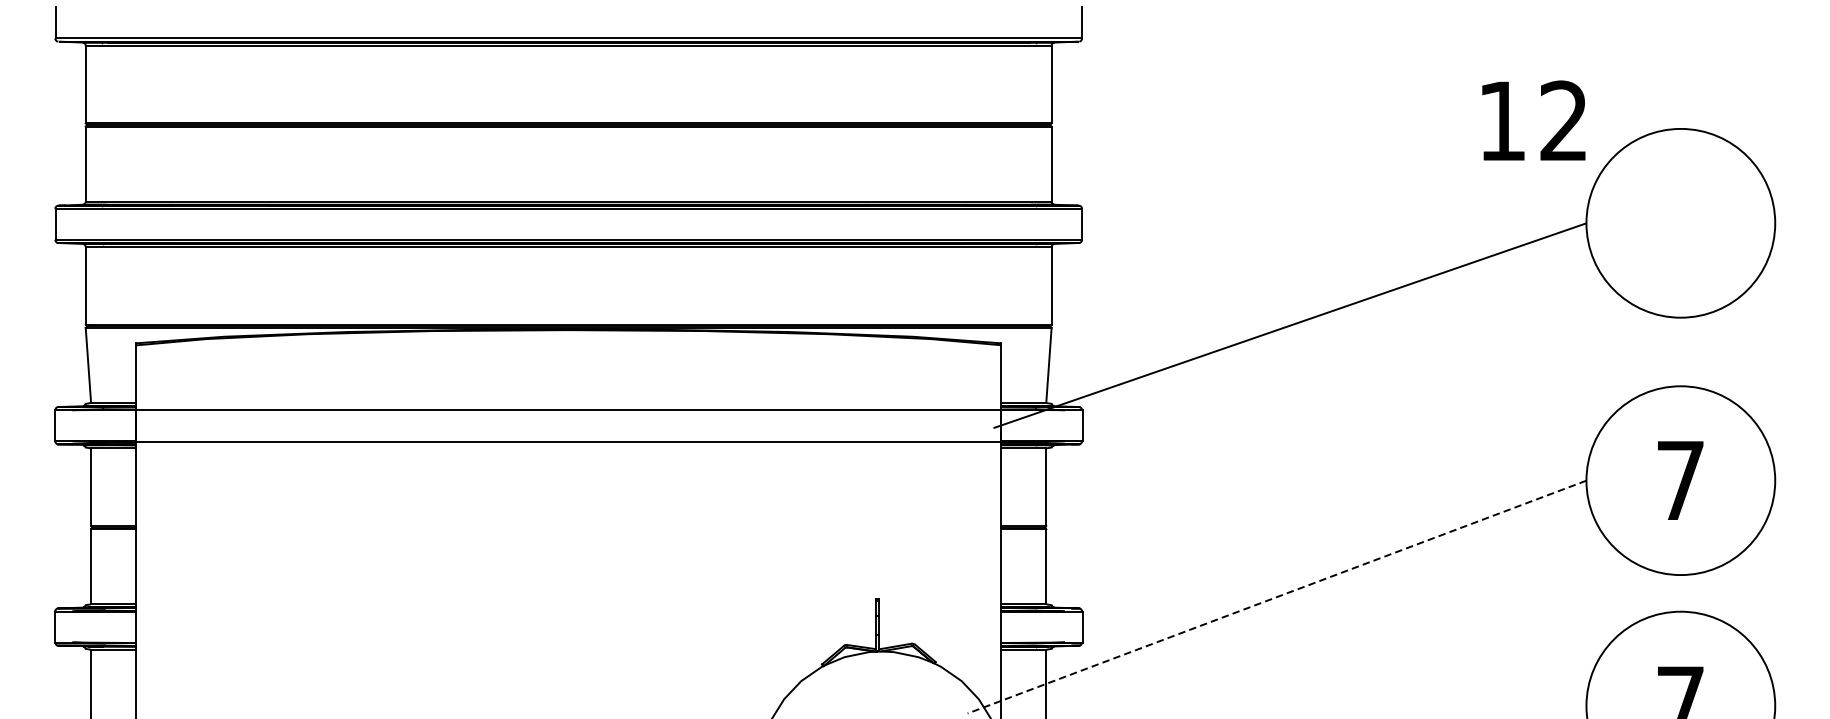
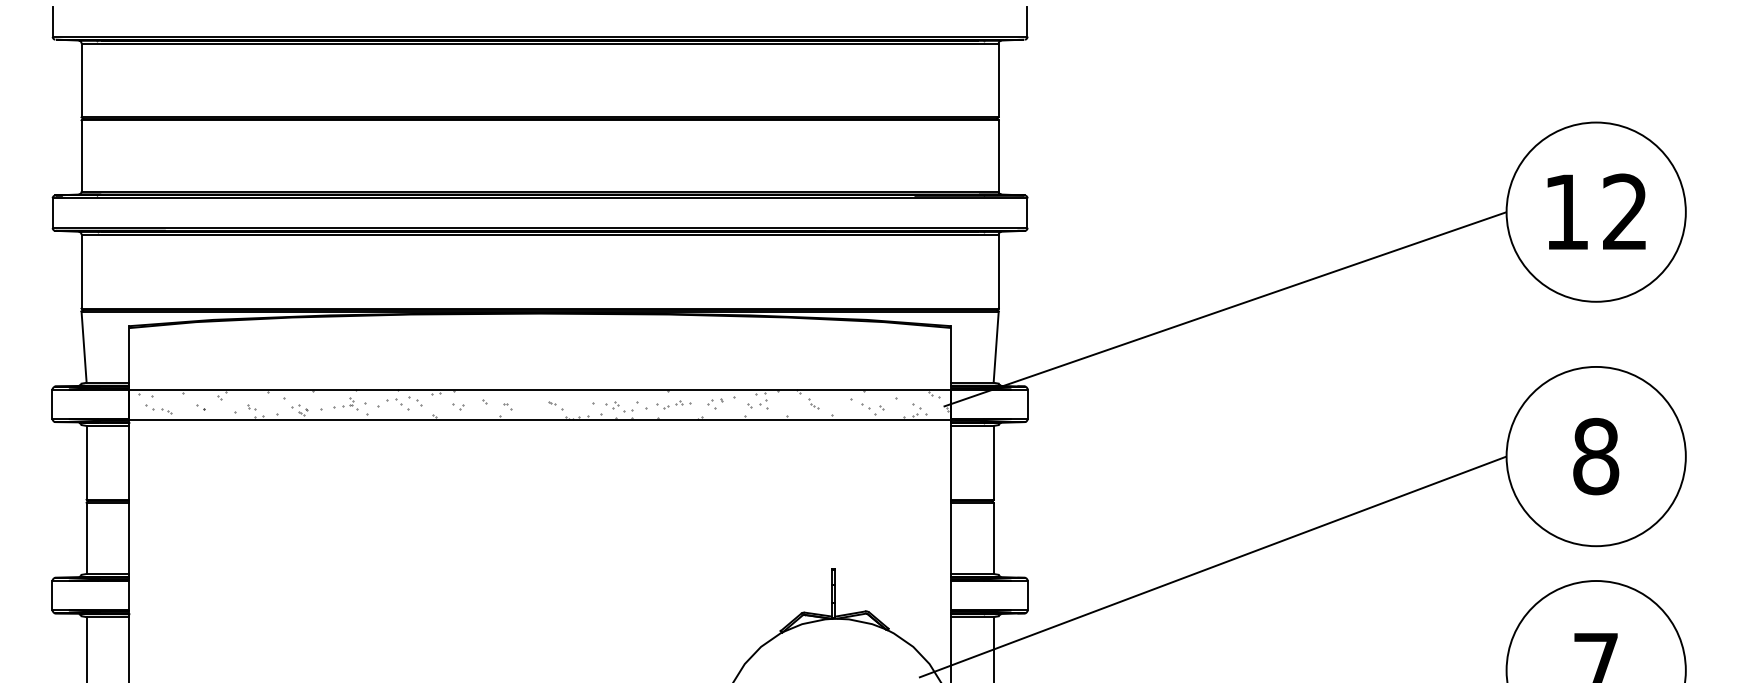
text: (1533, 120) -> (1596, 211), moved
hatch: (572, 425) -> (543, 404), added
text: (1681, 480) -> (1596, 456), 7 -> 8
line: (1276, 597) -> (1212, 567), dashed -> solid

